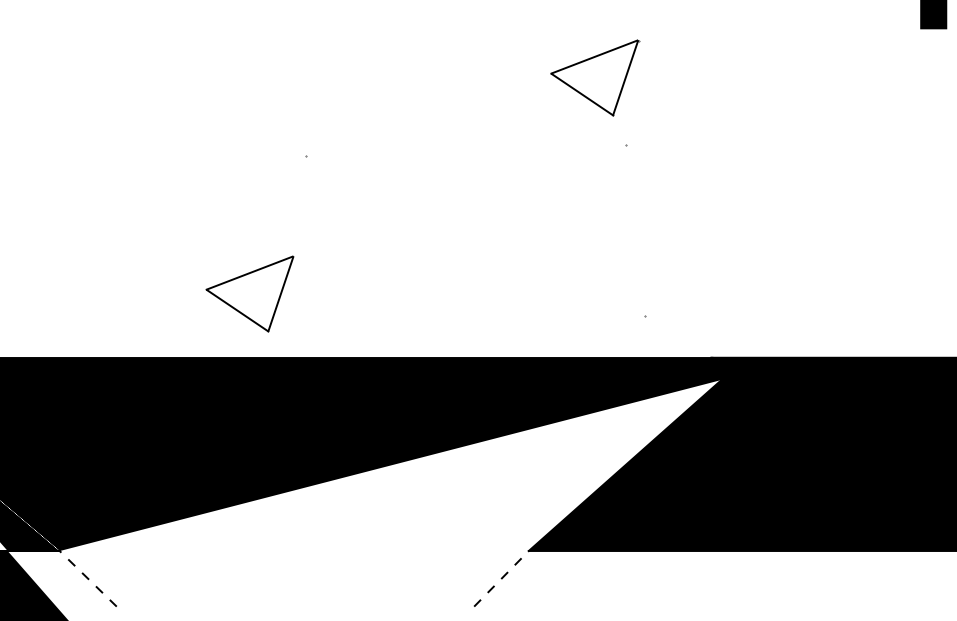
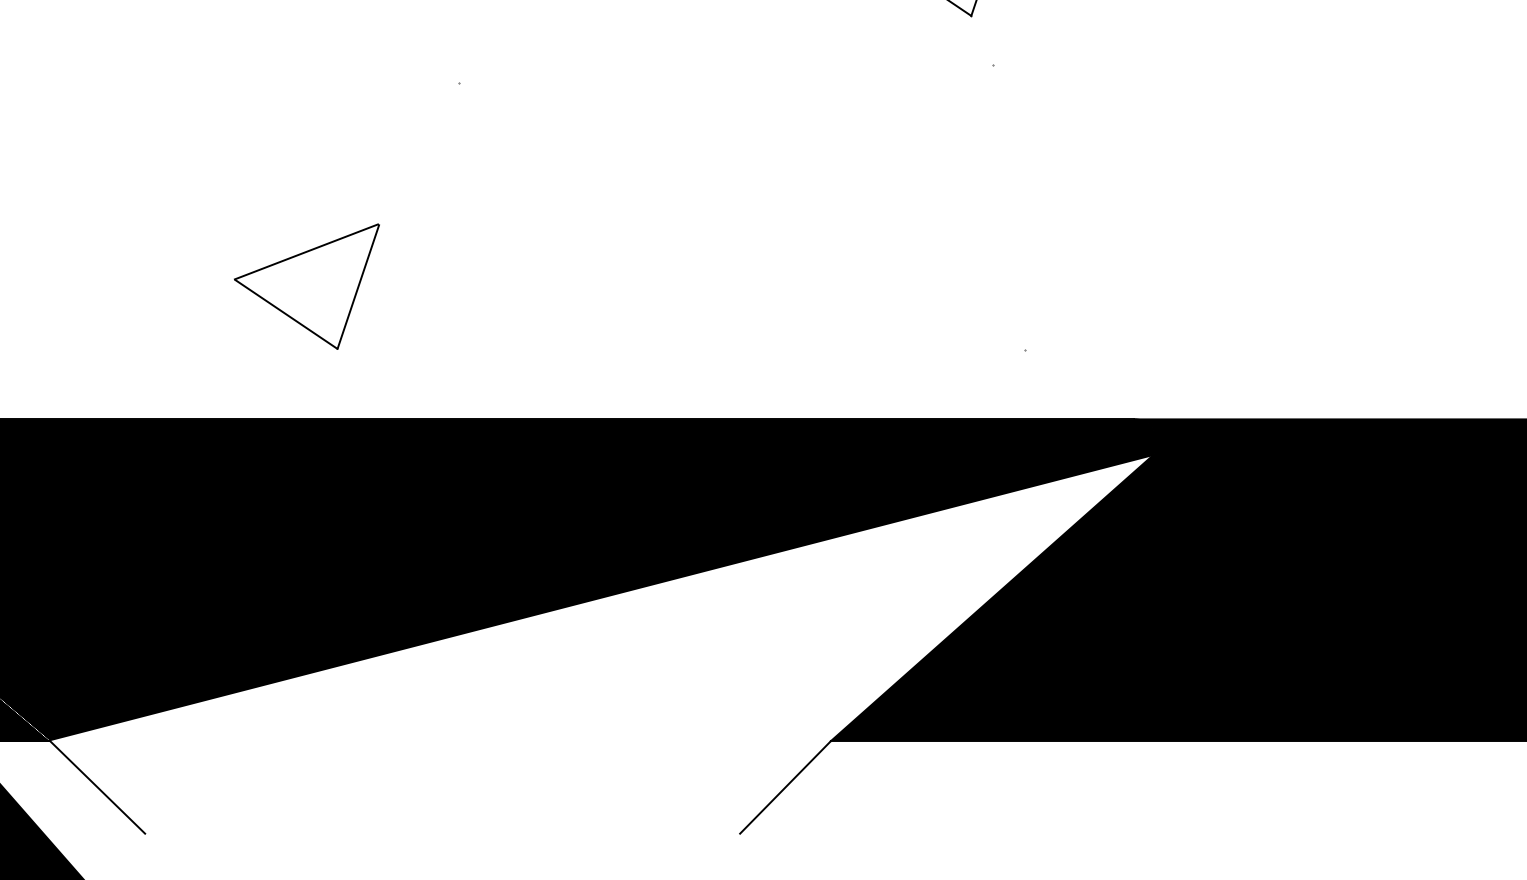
part: (249, 293) -> (306, 285), moved
line: (88, 578) -> (98, 786), dashed -> solid
line: (501, 578) -> (785, 786), dashed -> solid

